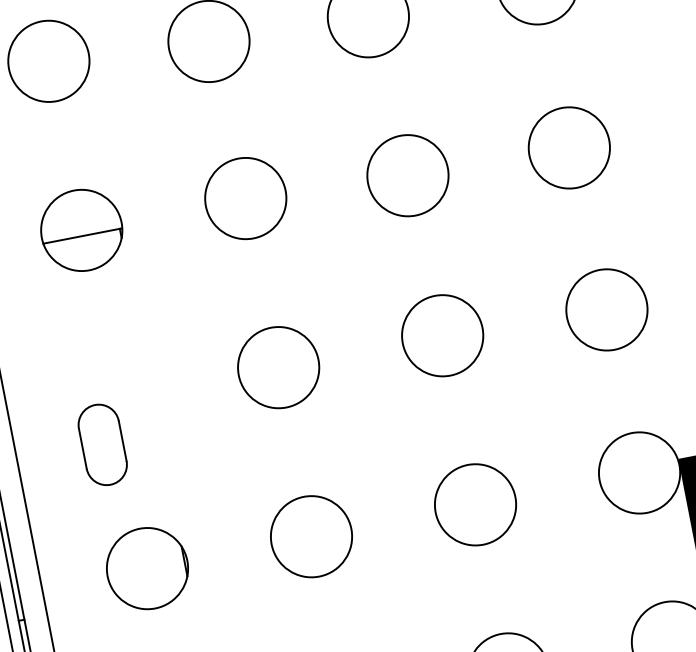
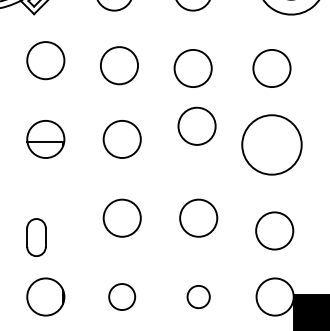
circle: (568, 147) -> (271, 144), size x1.6
circle: (406, 174) -> (196, 125), moved
circle: (606, 309) -> (274, 230), moved
circle: (474, 503) -> (198, 296), size x0.6
circle: (309, 535) -> (121, 296), size x0.7

